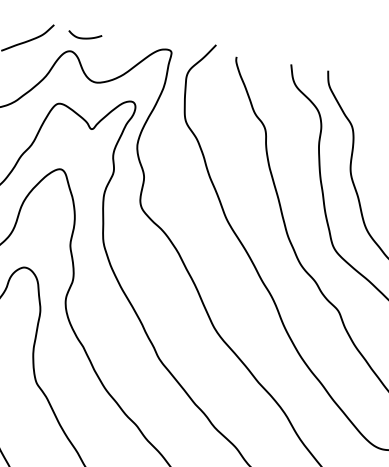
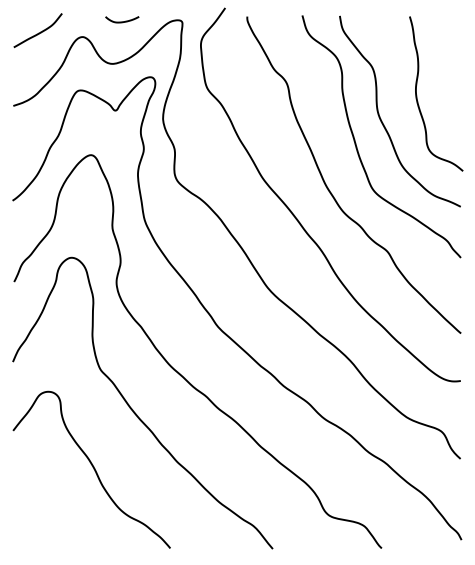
curve: (84, 37) -> (122, 21), moved

